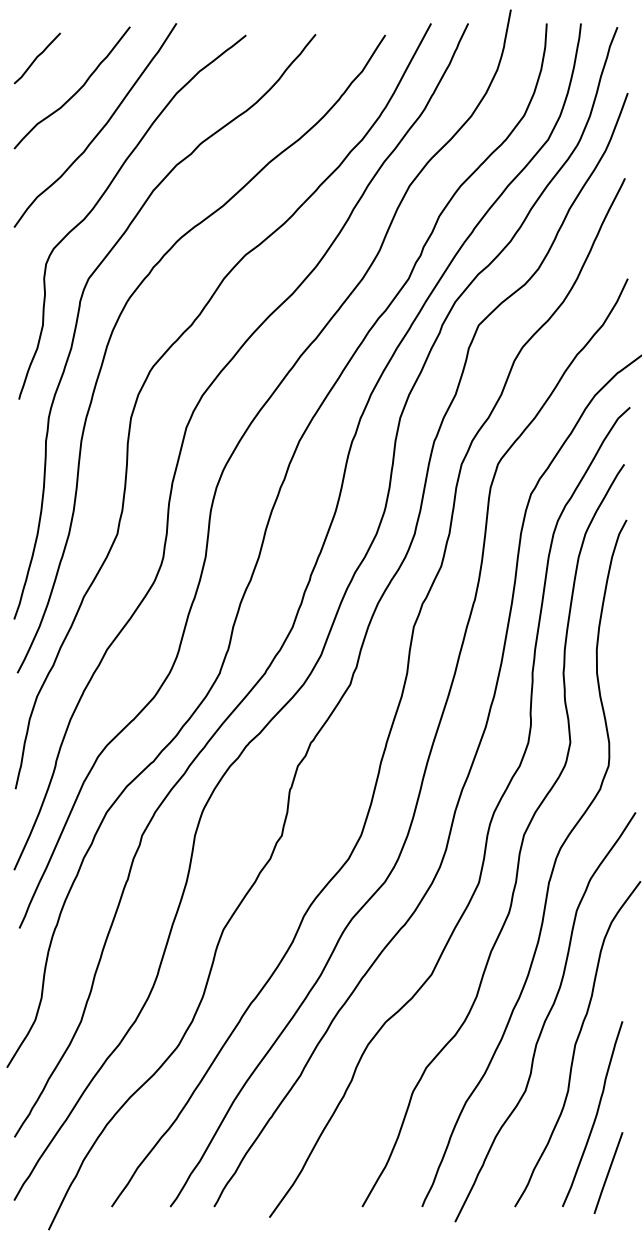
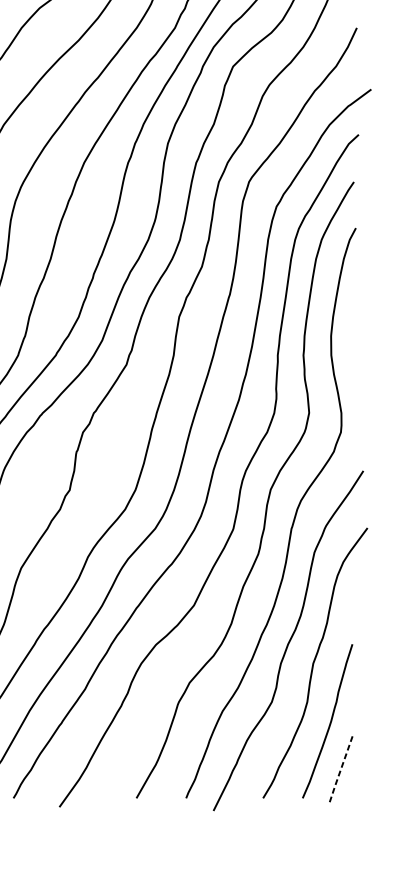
line: (608, 1173) -> (340, 770), solid -> dashed

